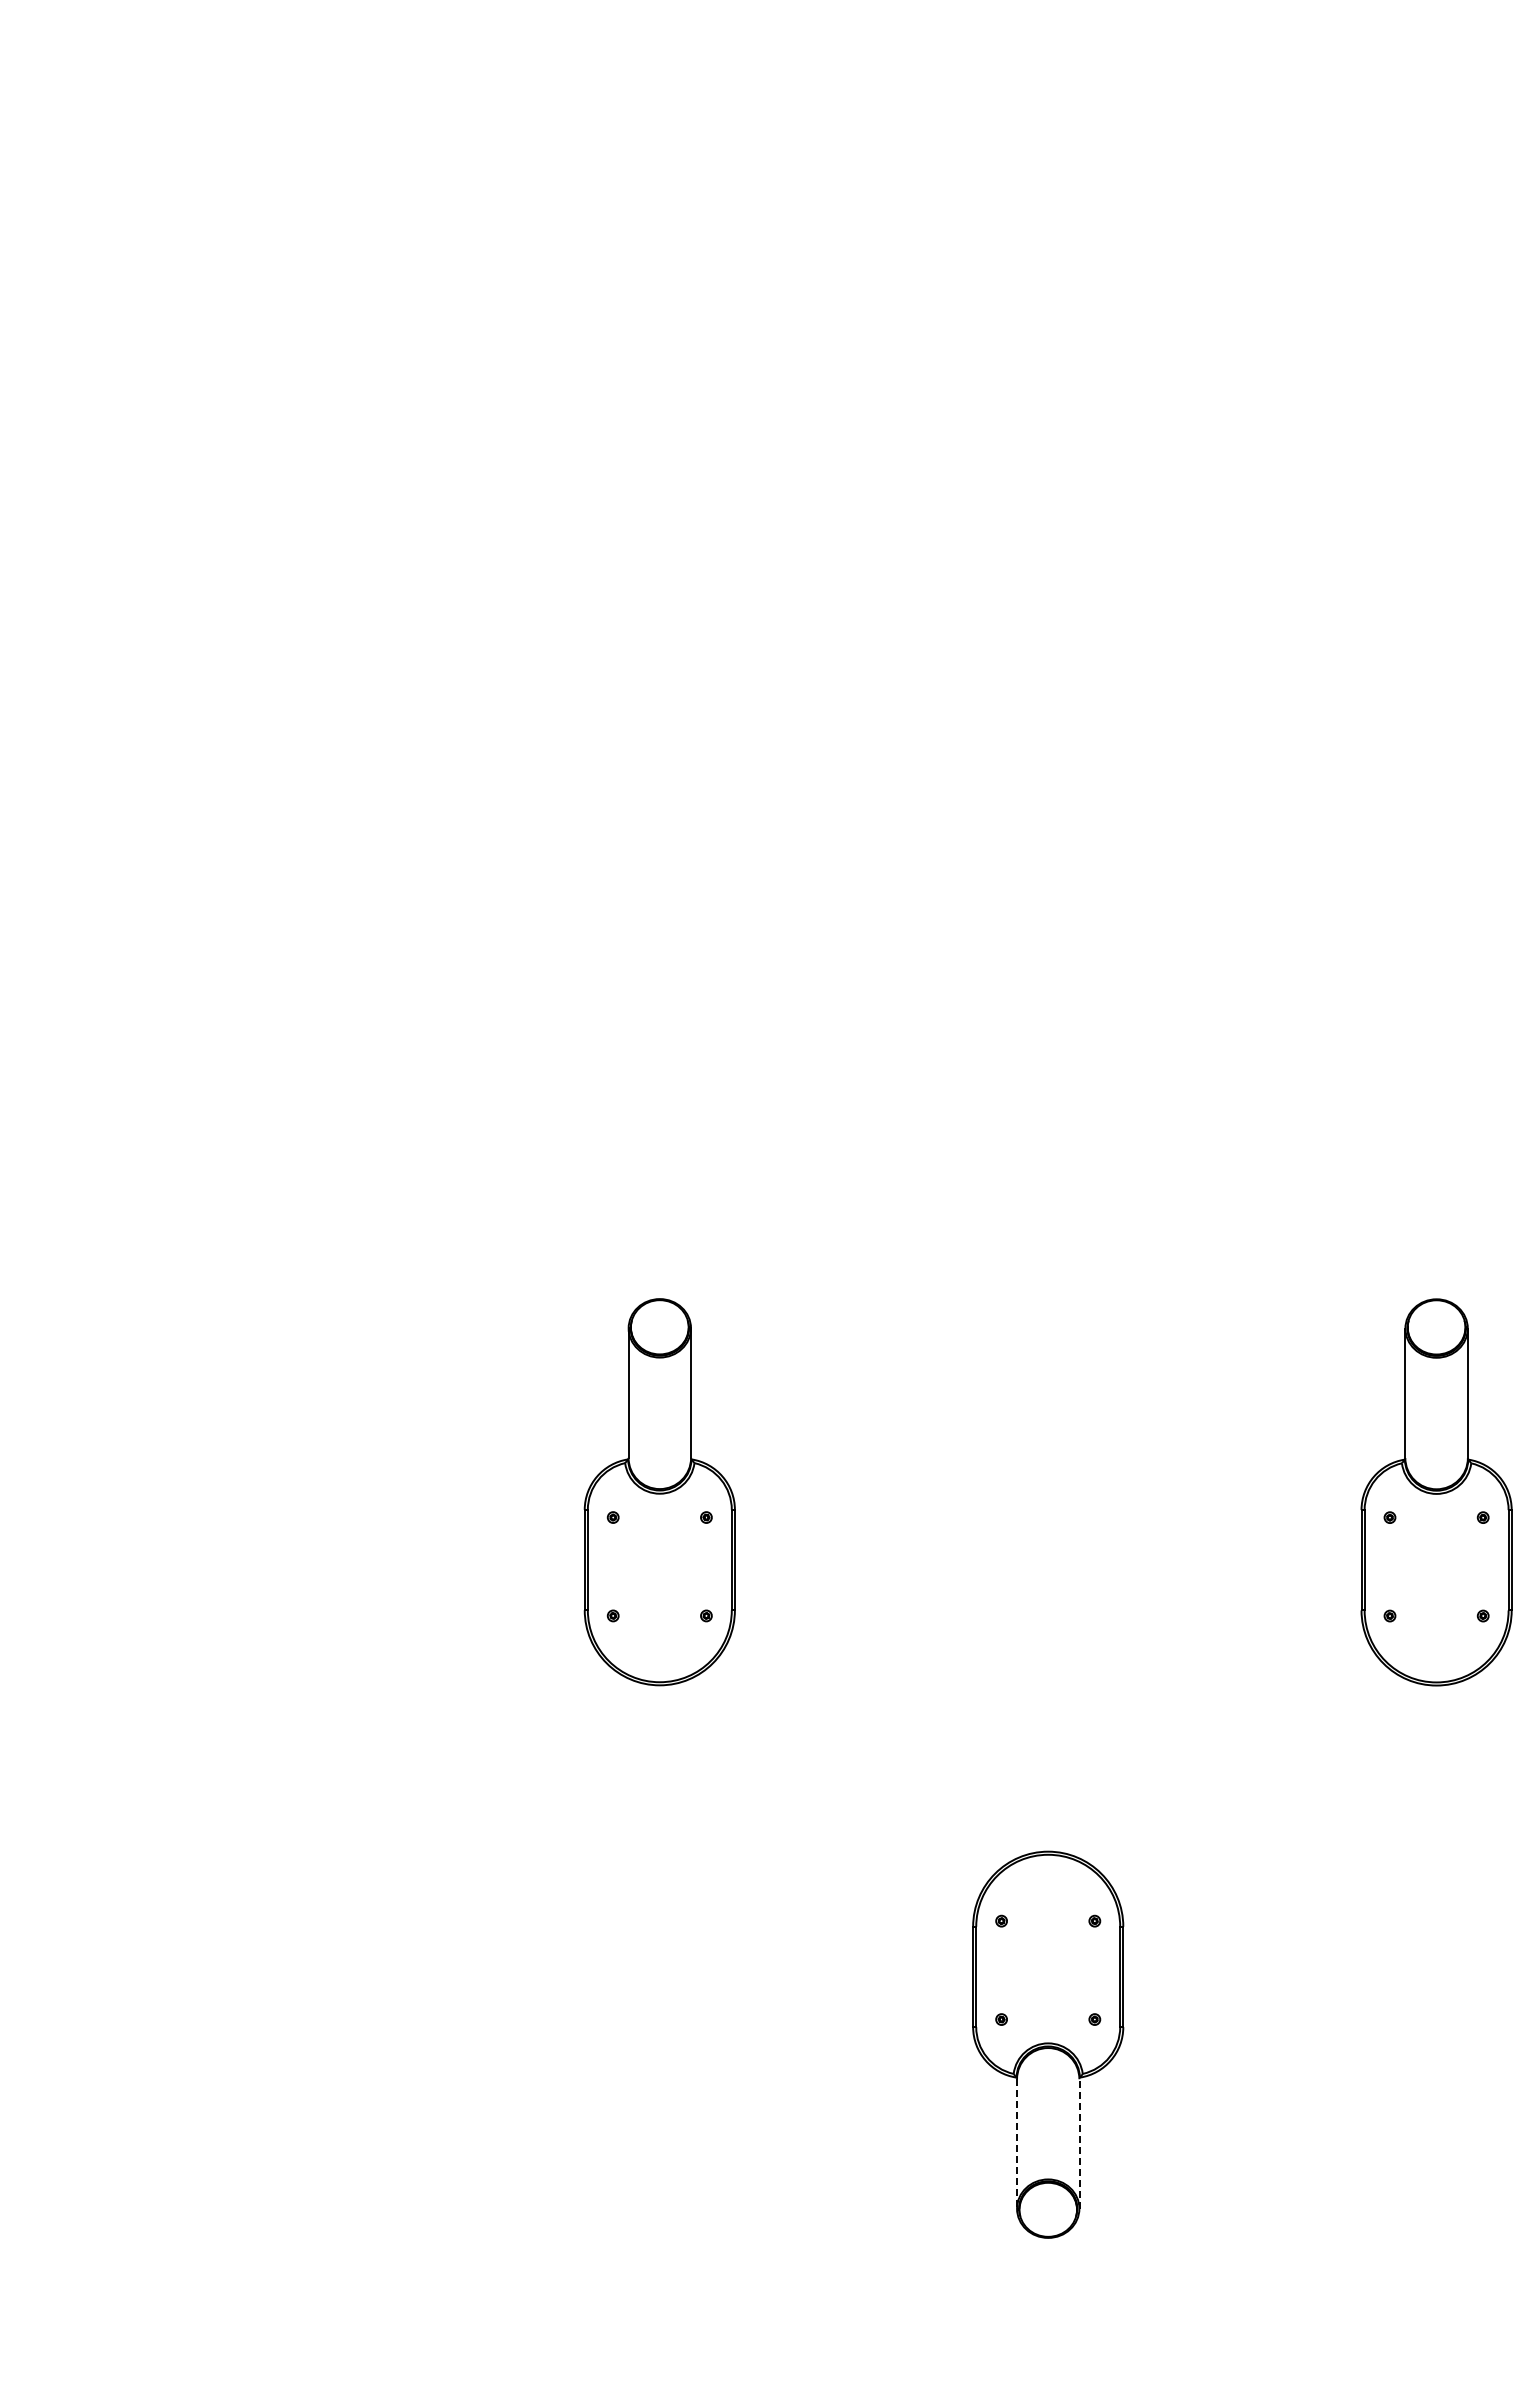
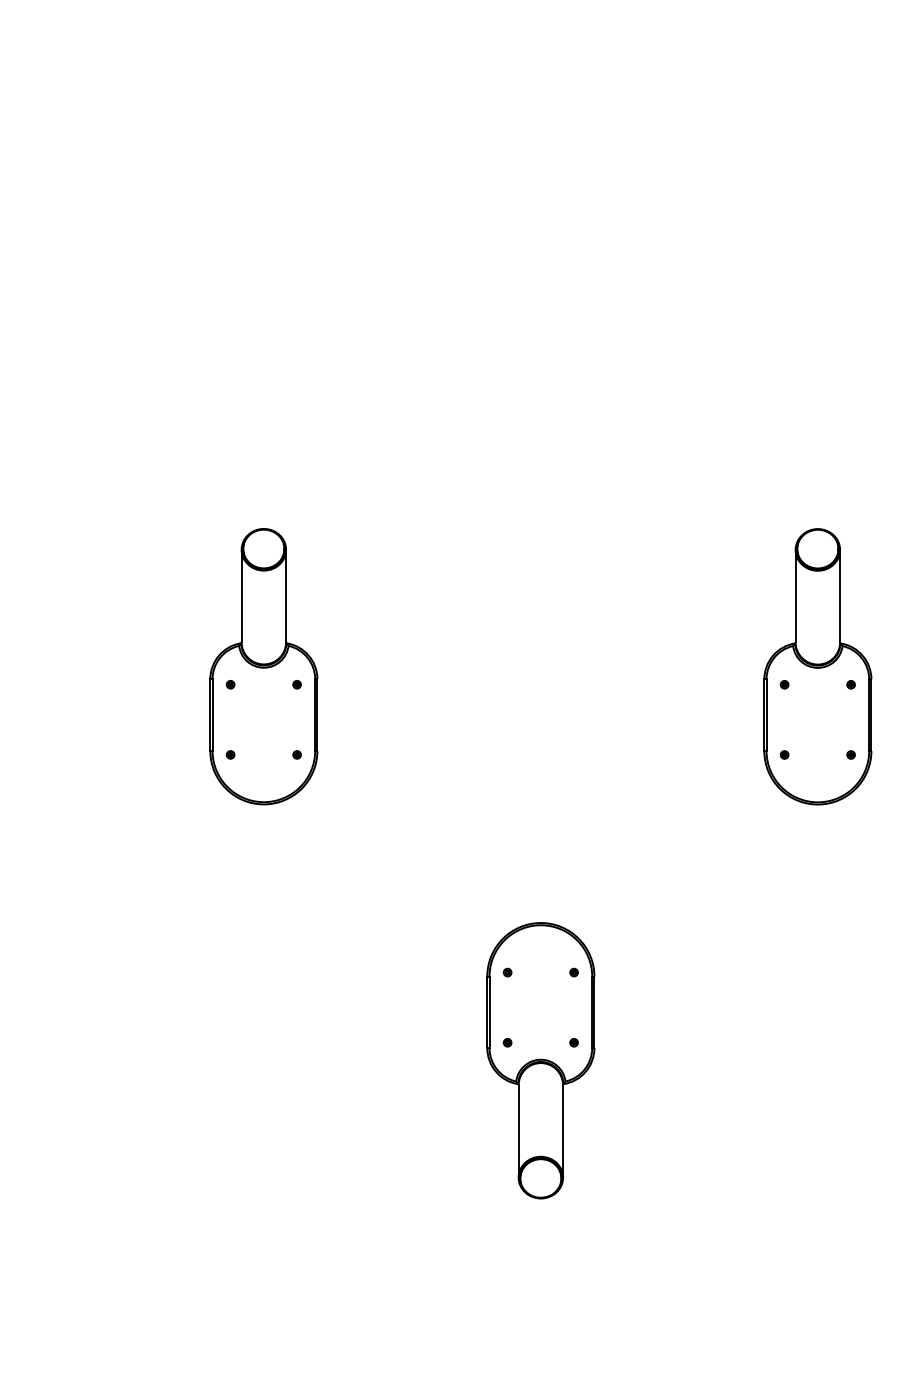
line: (1017, 2143) -> (518, 1131), dashed -> solid
line: (1079, 2143) -> (563, 1131), dashed -> solid

